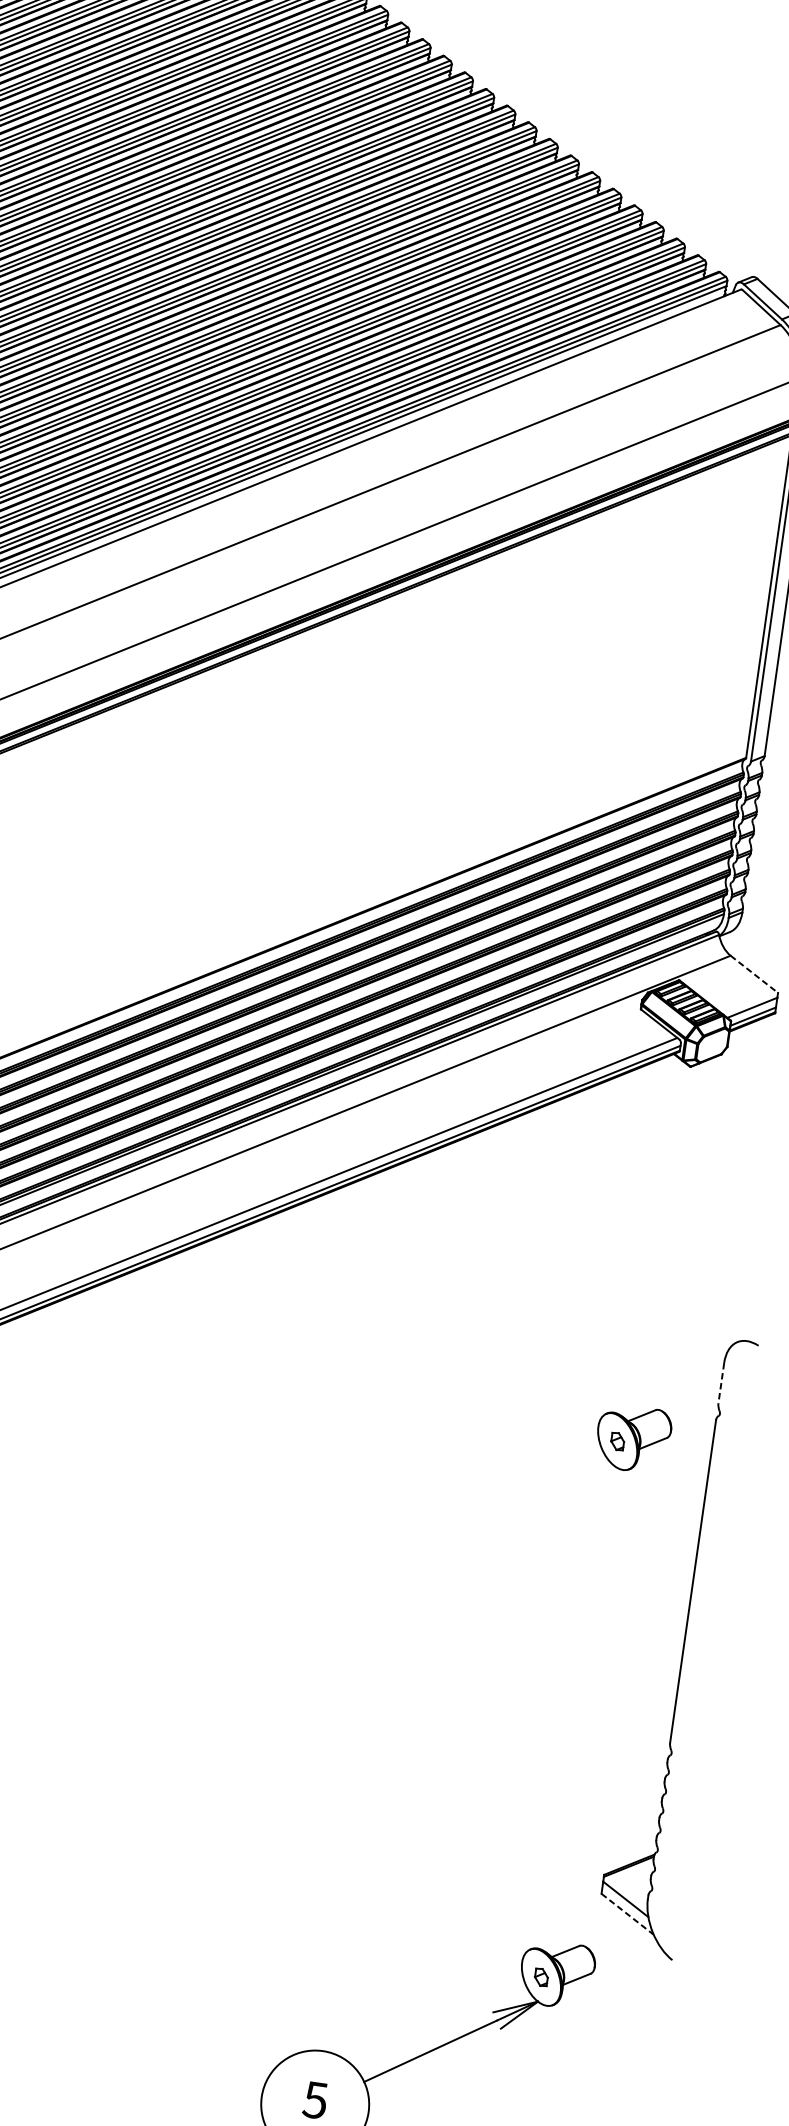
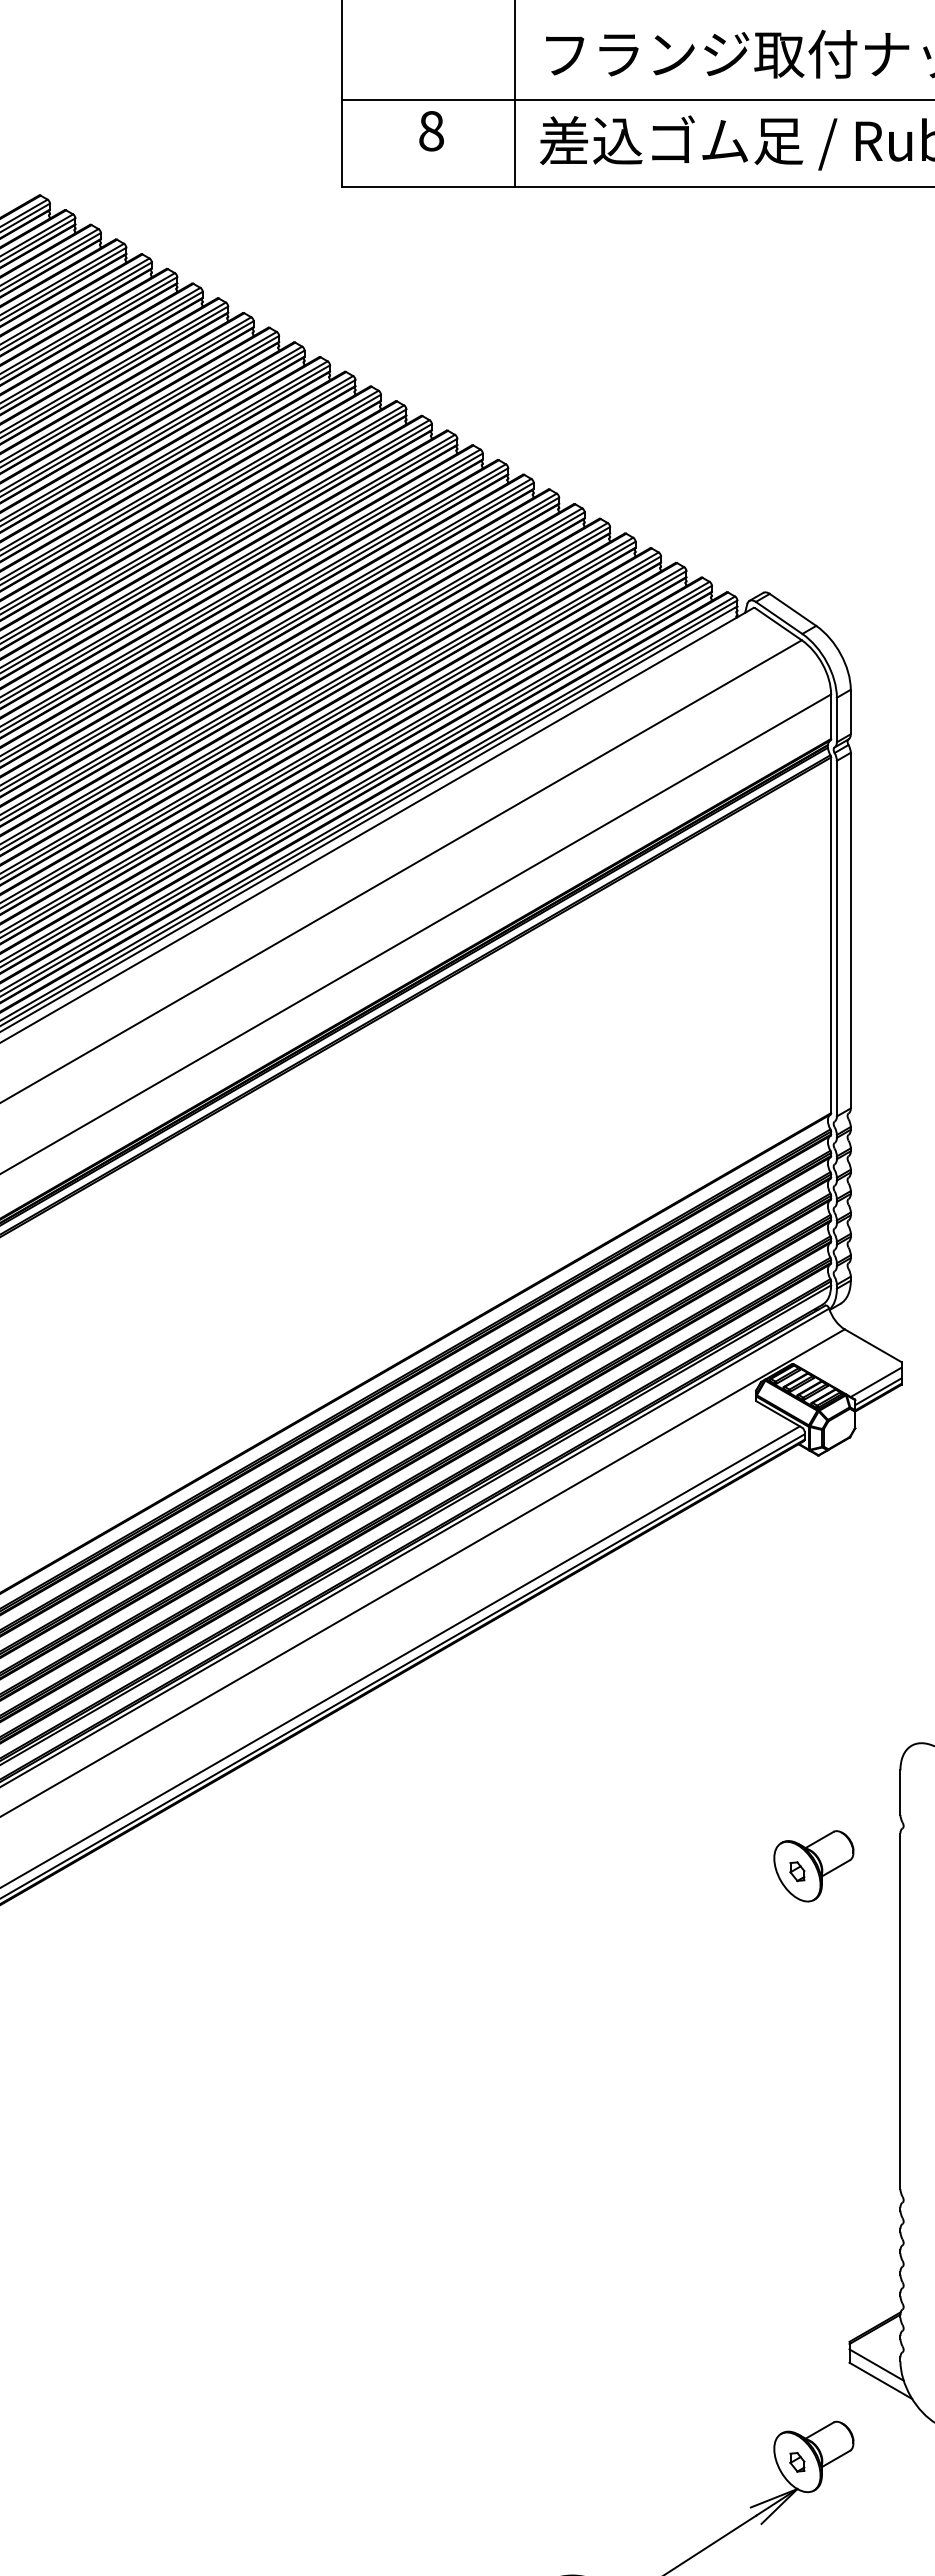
line: (754, 974) -> (873, 1345), dashed -> solid
line: (721, 1383) -> (900, 1793), dashed -> solid
line: (628, 1914) -> (881, 2381), dashed -> solid

